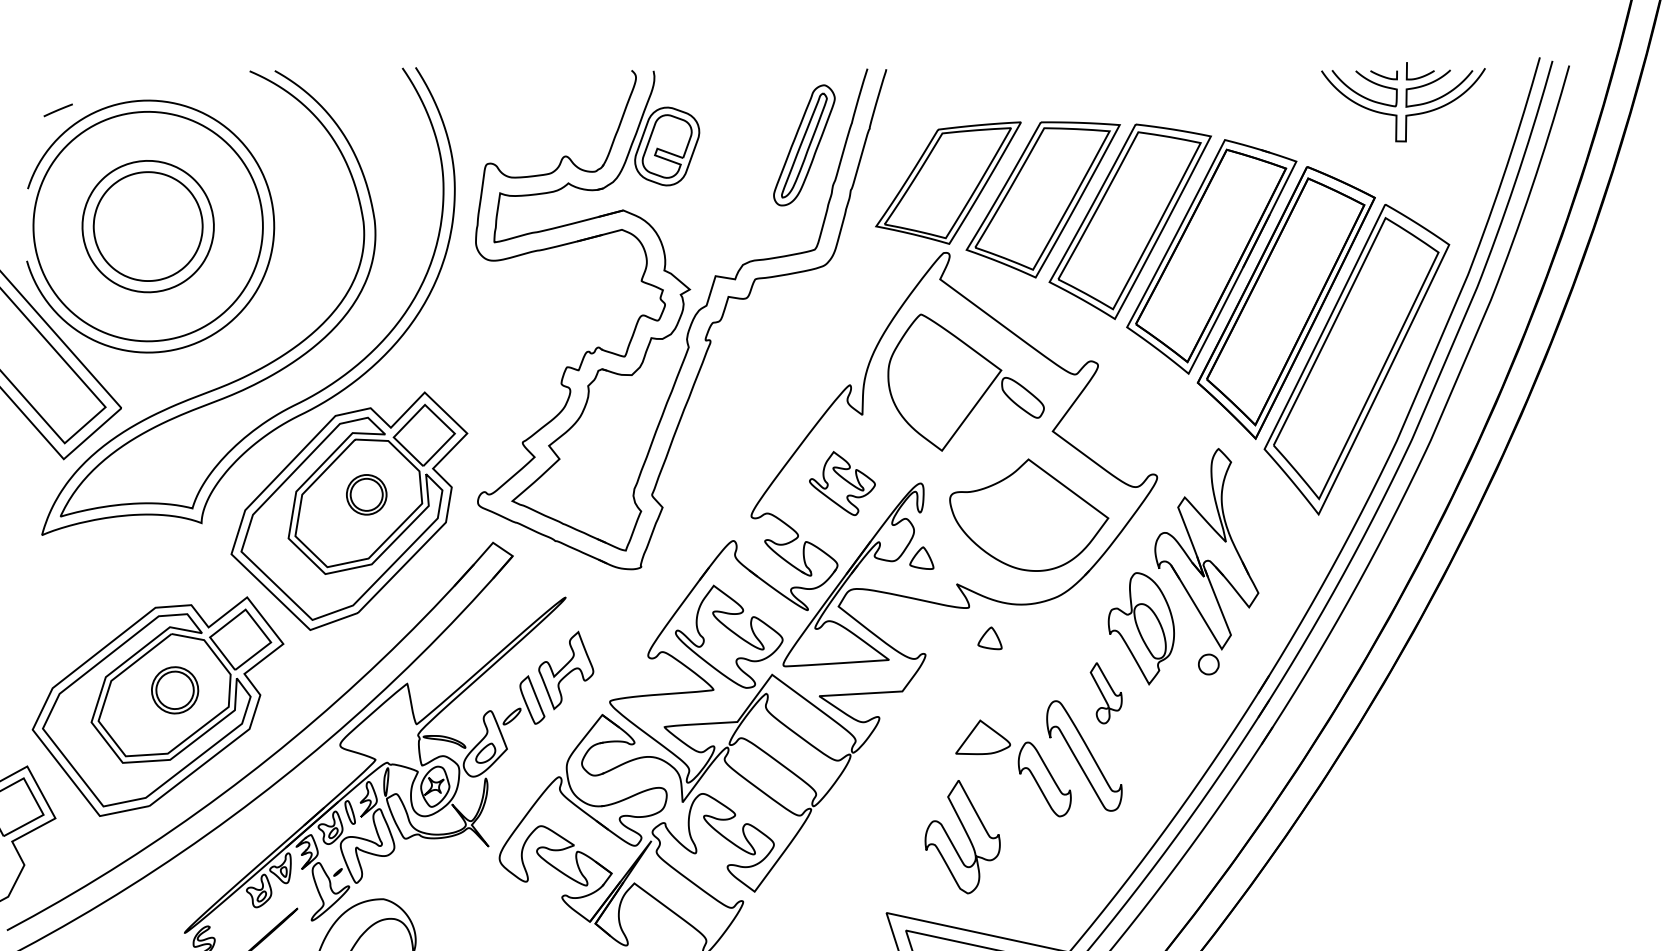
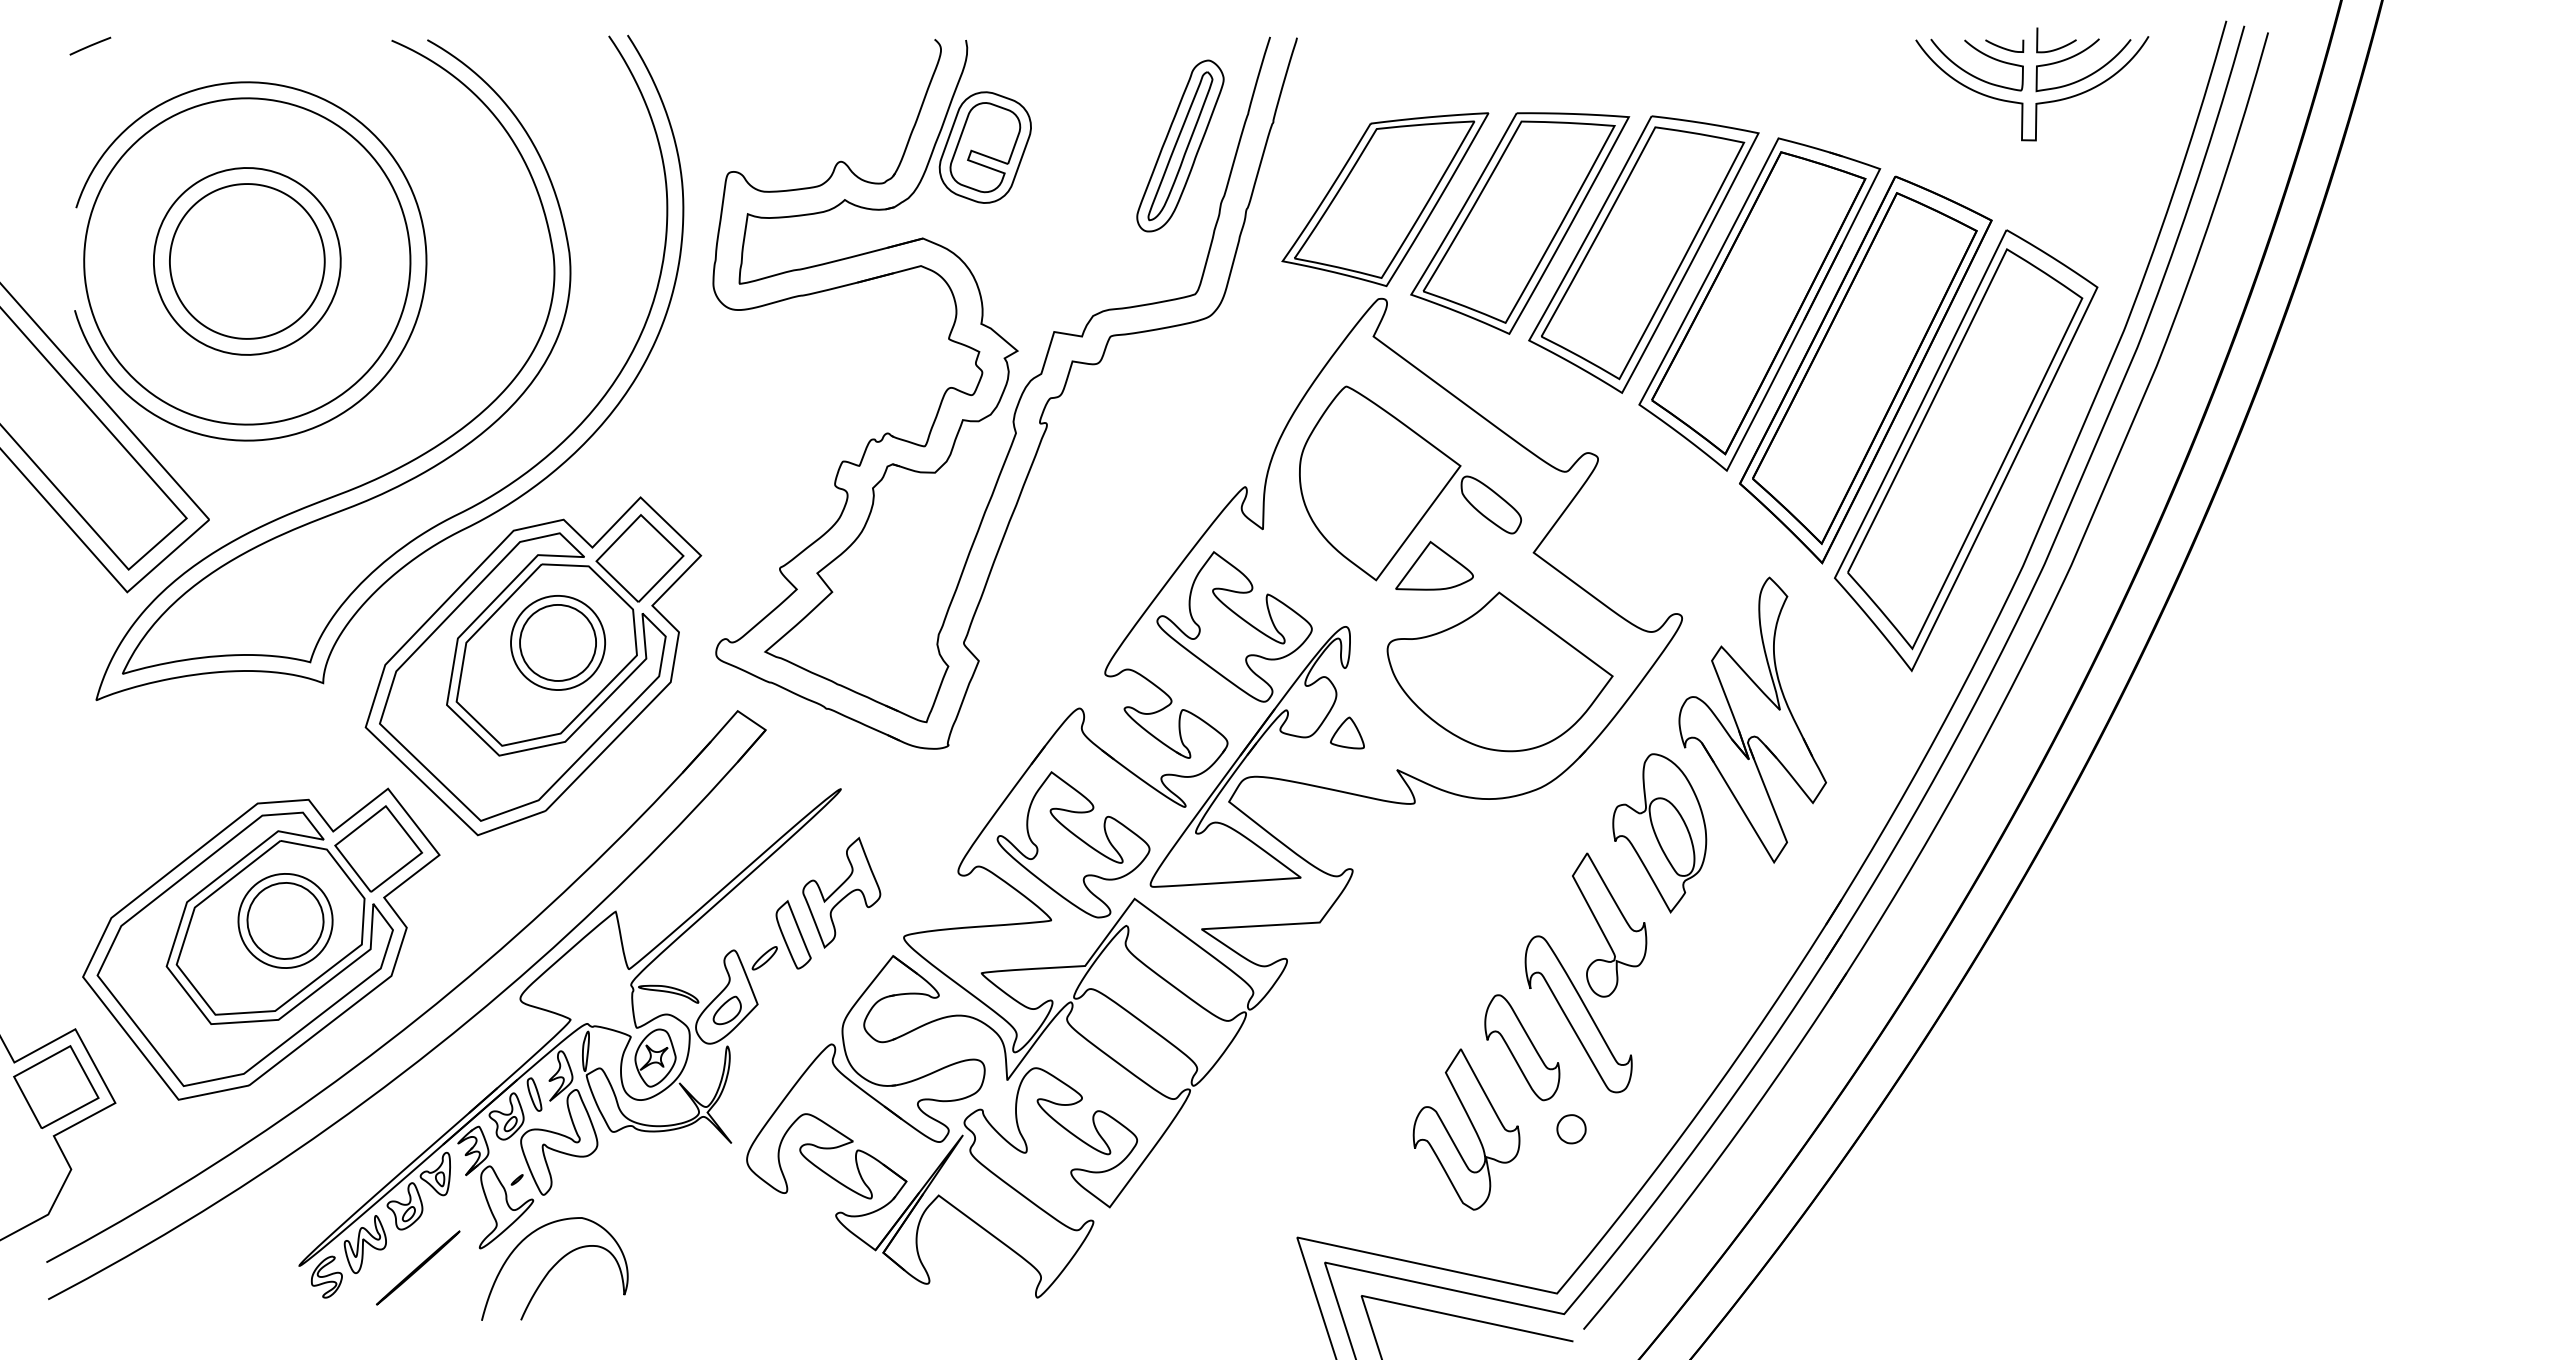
line: (58, 109) -> (90, 45), moved
part: (842, 483) -> (1234, 626), size x1.67
part: (366, 494) -> (557, 642), size x1.67
part: (990, 637) -> (1444, 846), removed
part: (1208, 664) -> (1571, 1129), moved
part: (175, 690) -> (285, 920), size x1.43
part: (1106, 692) -> (1609, 924), size x1.67
part: (983, 737) -> (1434, 565), moved
part: (966, 835) -> (1472, 1127), moved
part: (230, 917) -> (364, 1244), added

